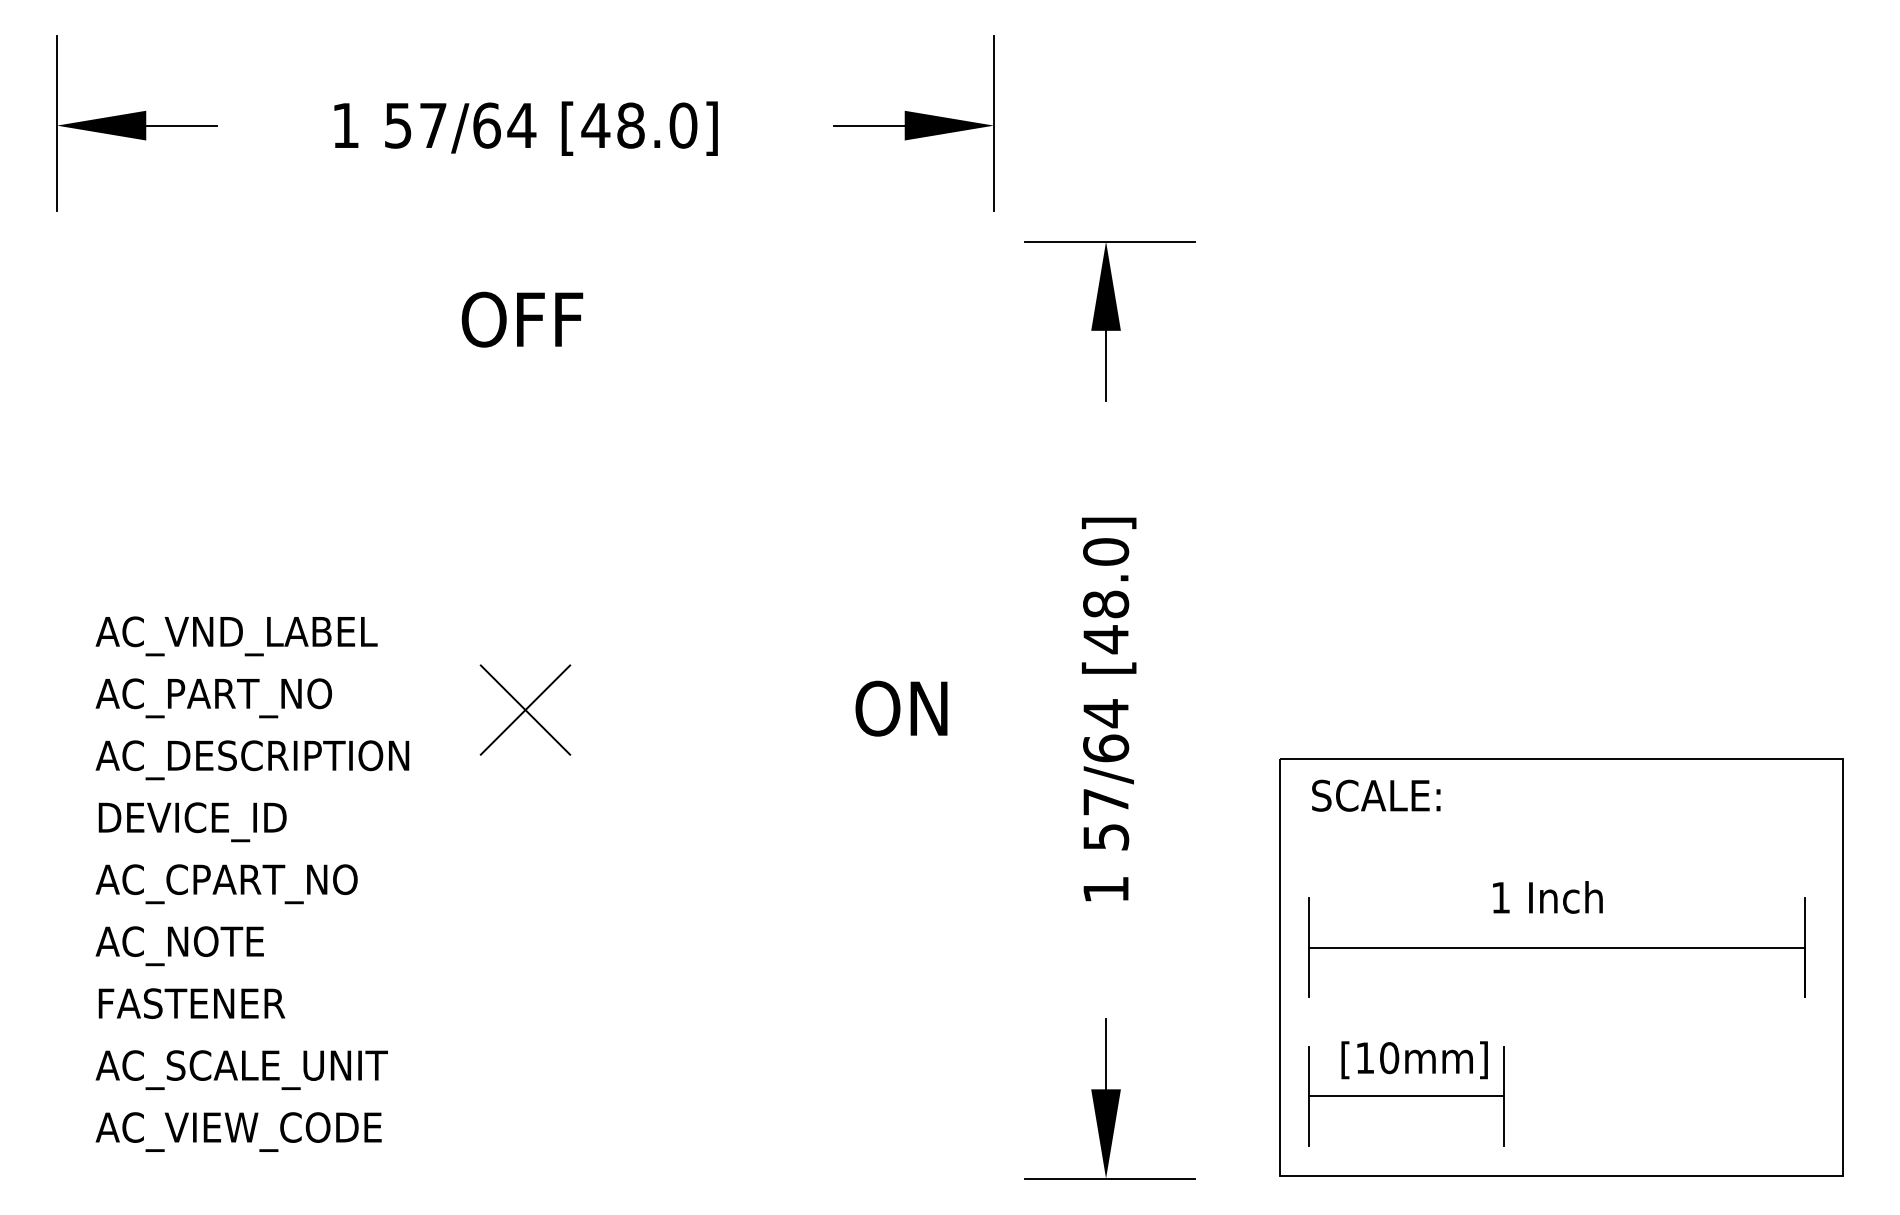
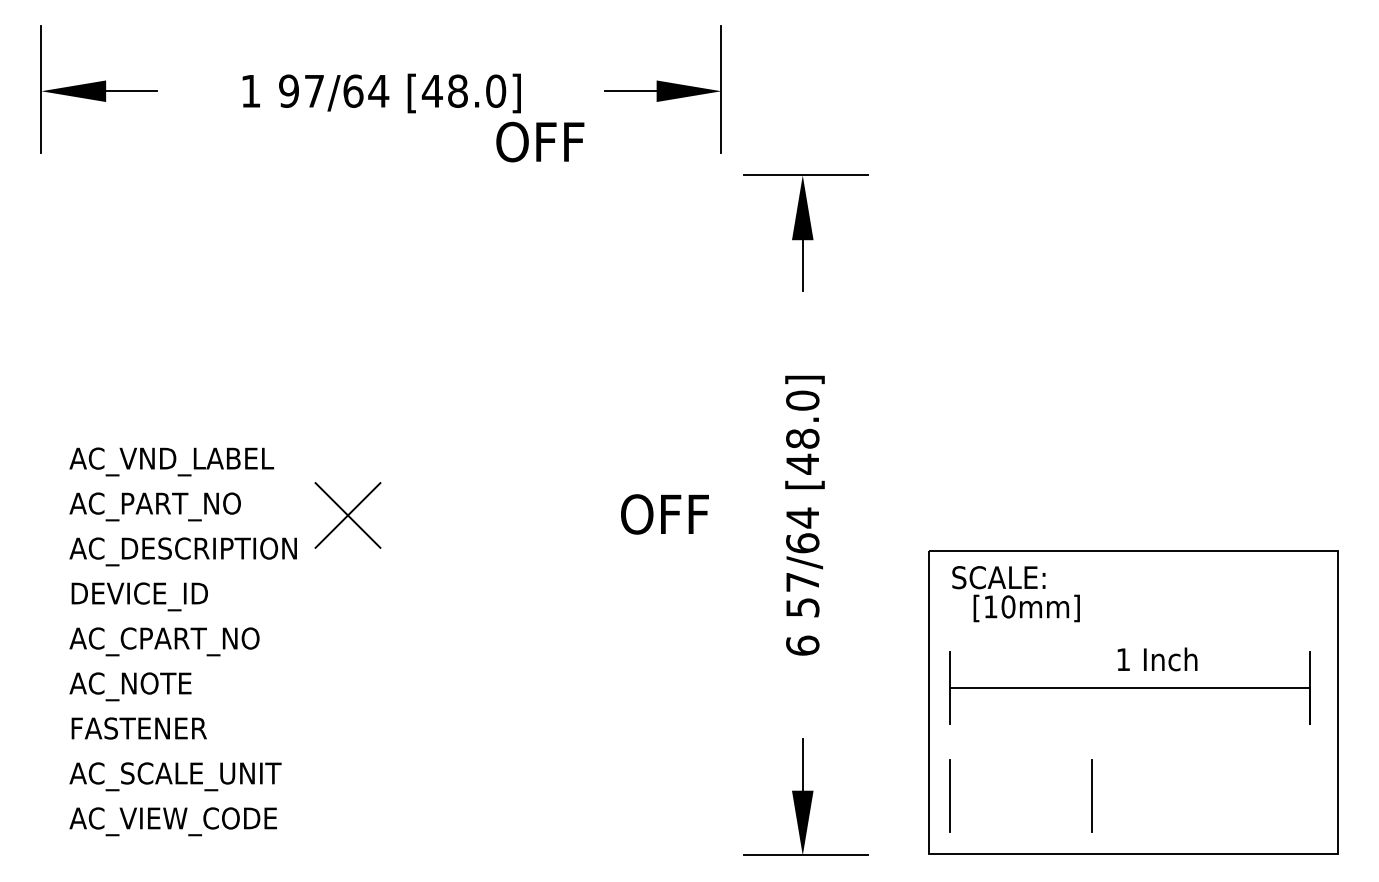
text: (397, 125) -> (288, 91), 57/64 -> 97/64
text: (522, 319) -> (540, 141), moved
text: (946, 708) -> (686, 514), ON -> OFF
part: (525, 709) -> (348, 515), moved
text: (1106, 889) -> (803, 645), 1 -> 6
text: (1547, 897) -> (1157, 659), moved
text: (1414, 1060) -> (1026, 608), moved
line: (1405, 1096) -> (1020, 795), removed

